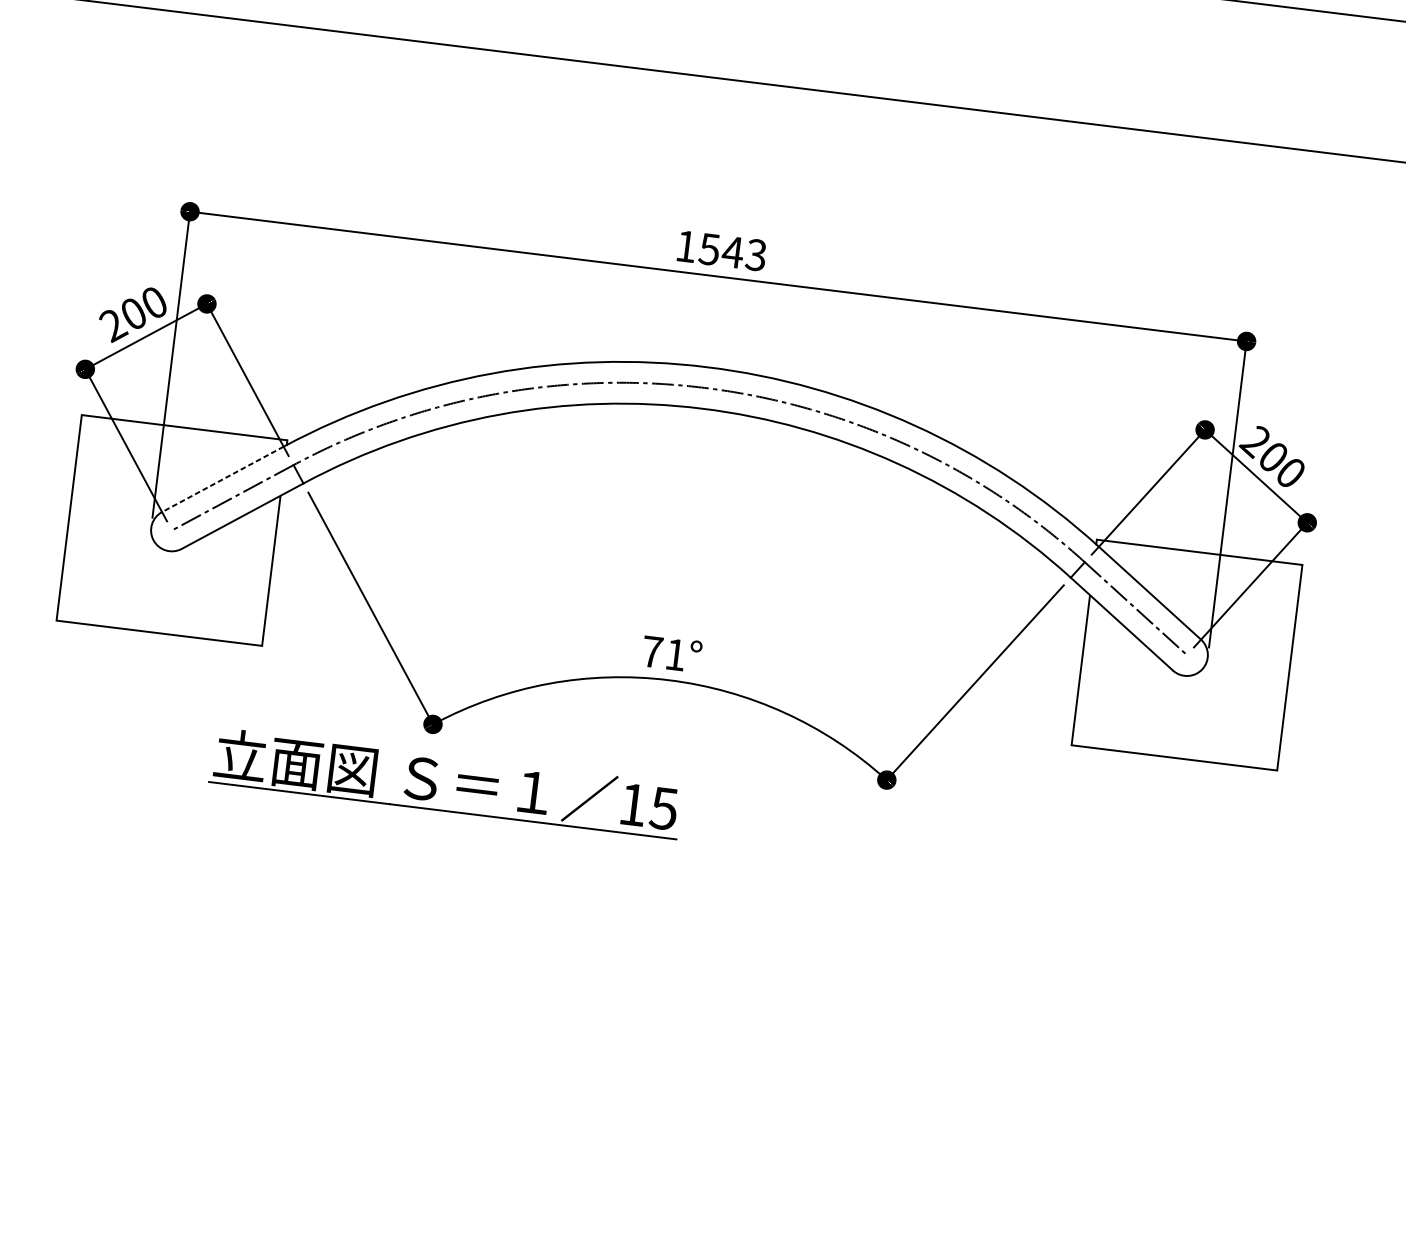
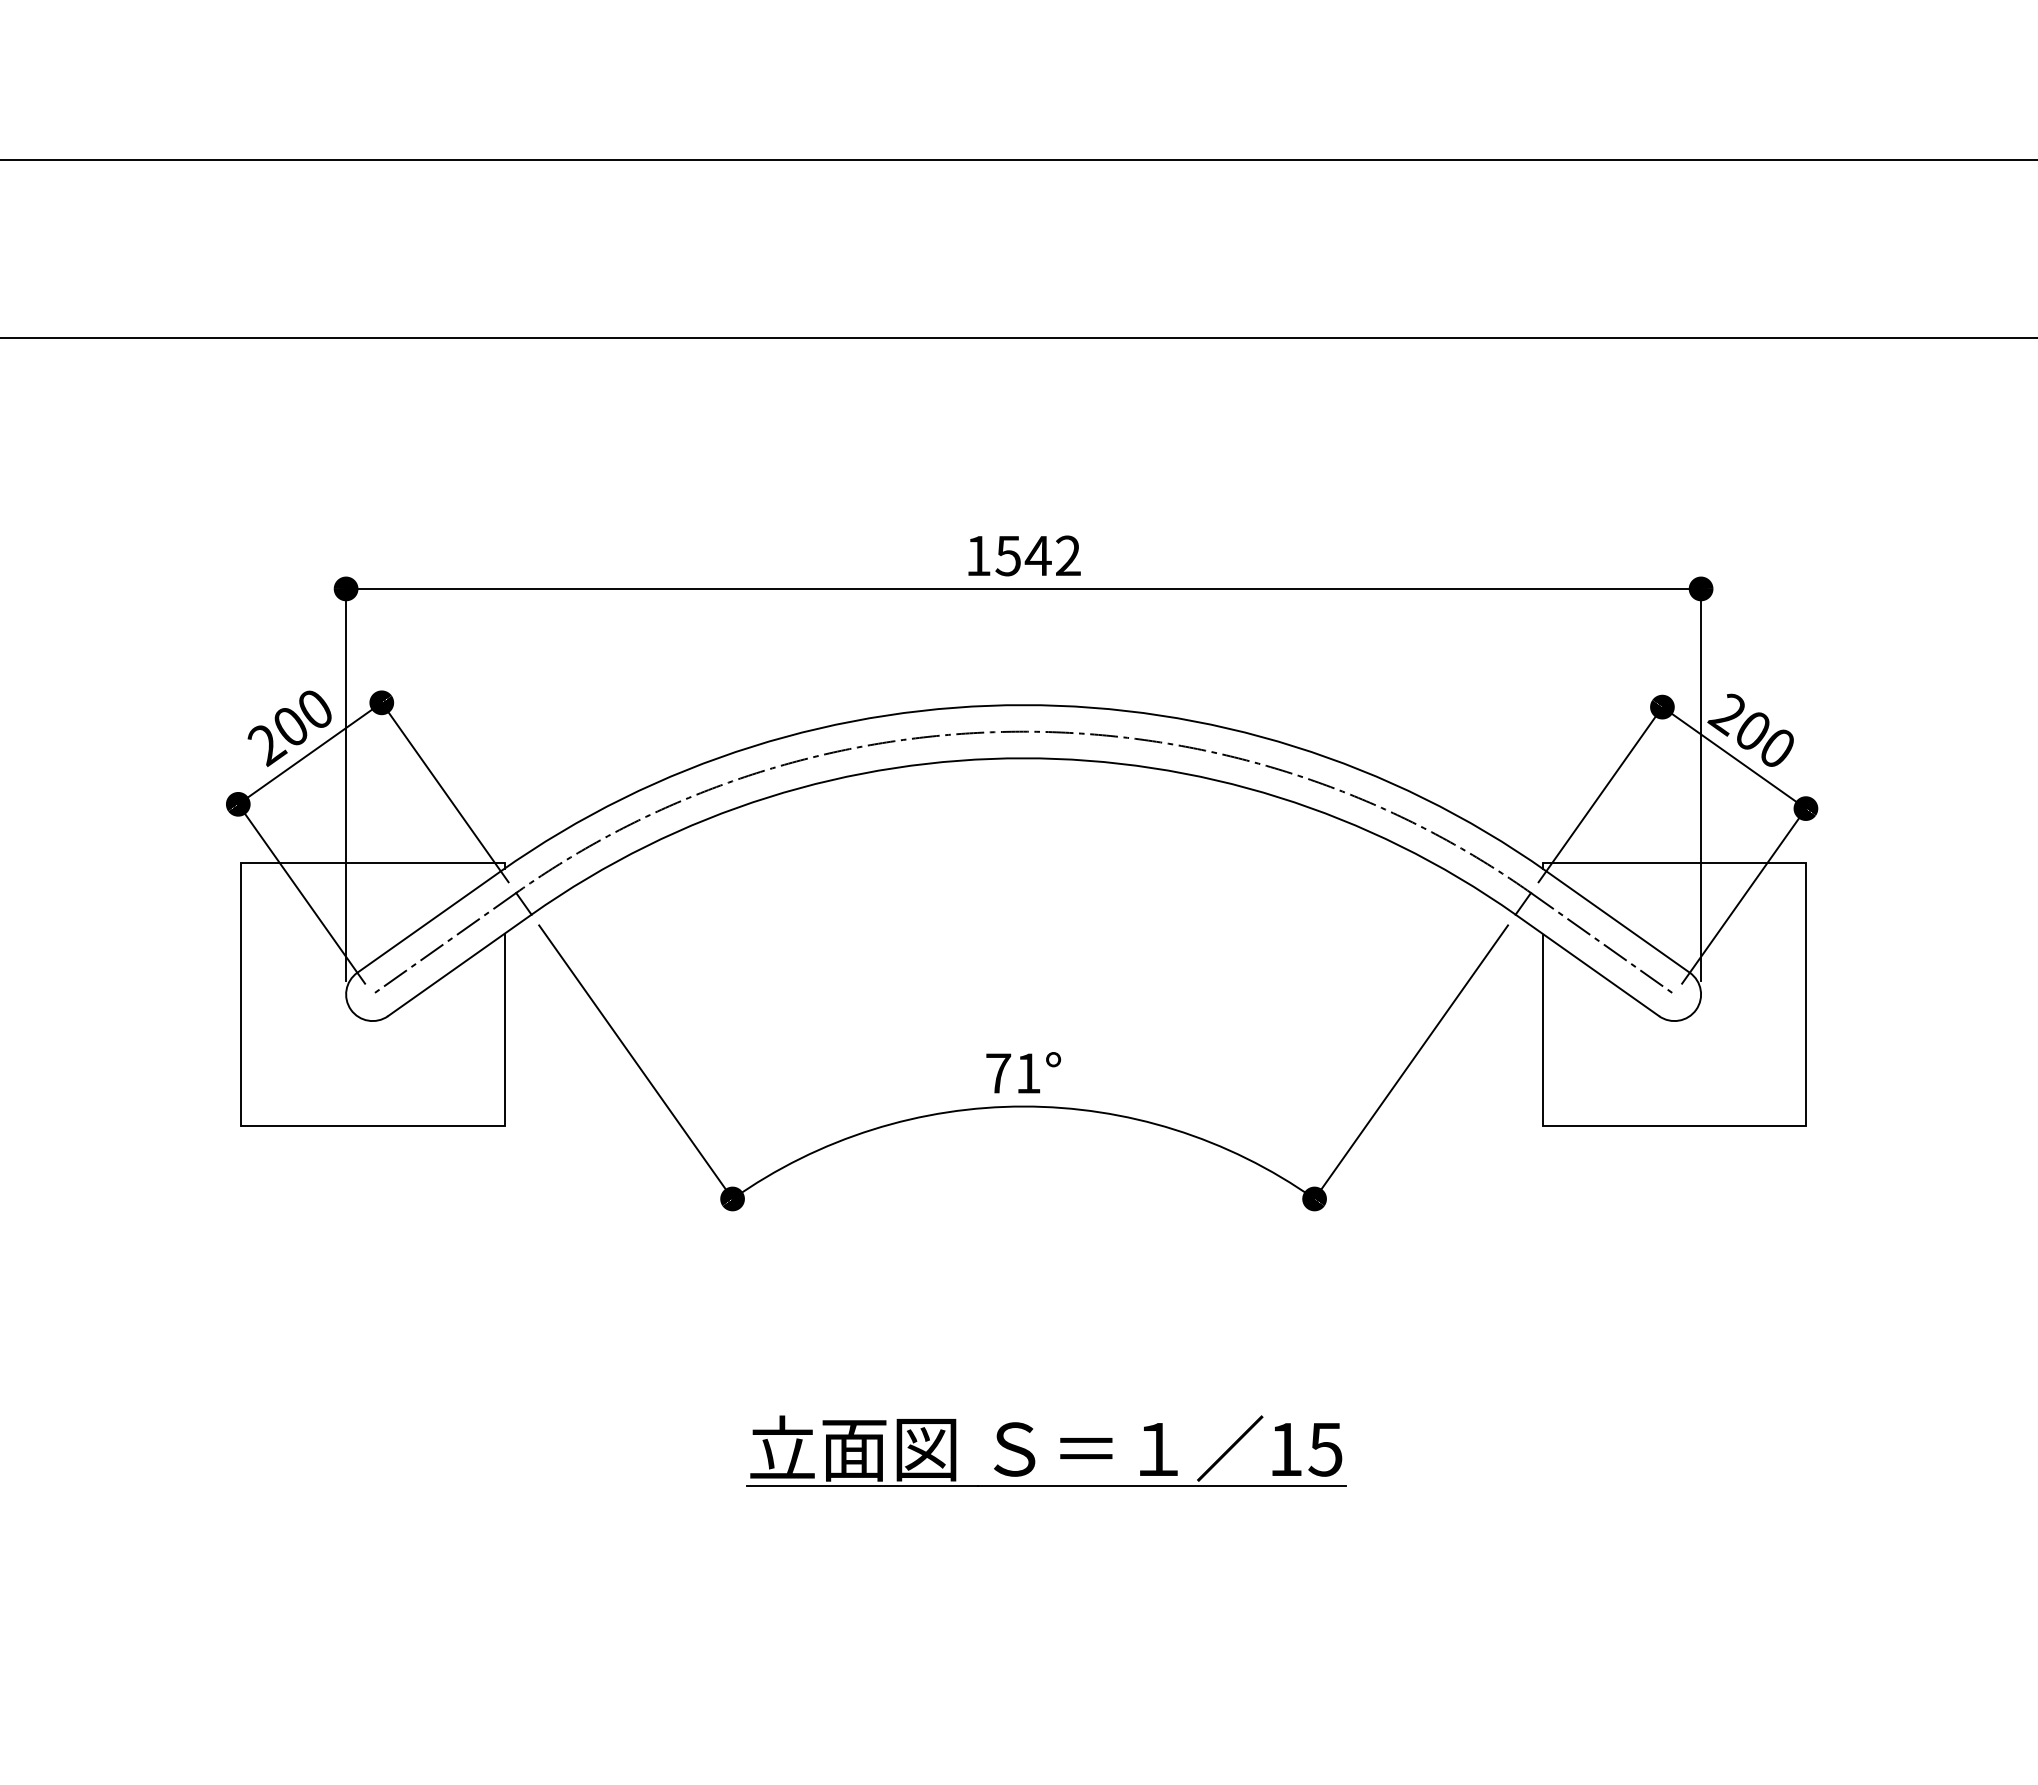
text: (755, 254) -> (1067, 555), 1543 -> 1542
line: (223, 479) -> (429, 922), dashed -> solid
part: (436, 786) -> (1034, 1456), moved

